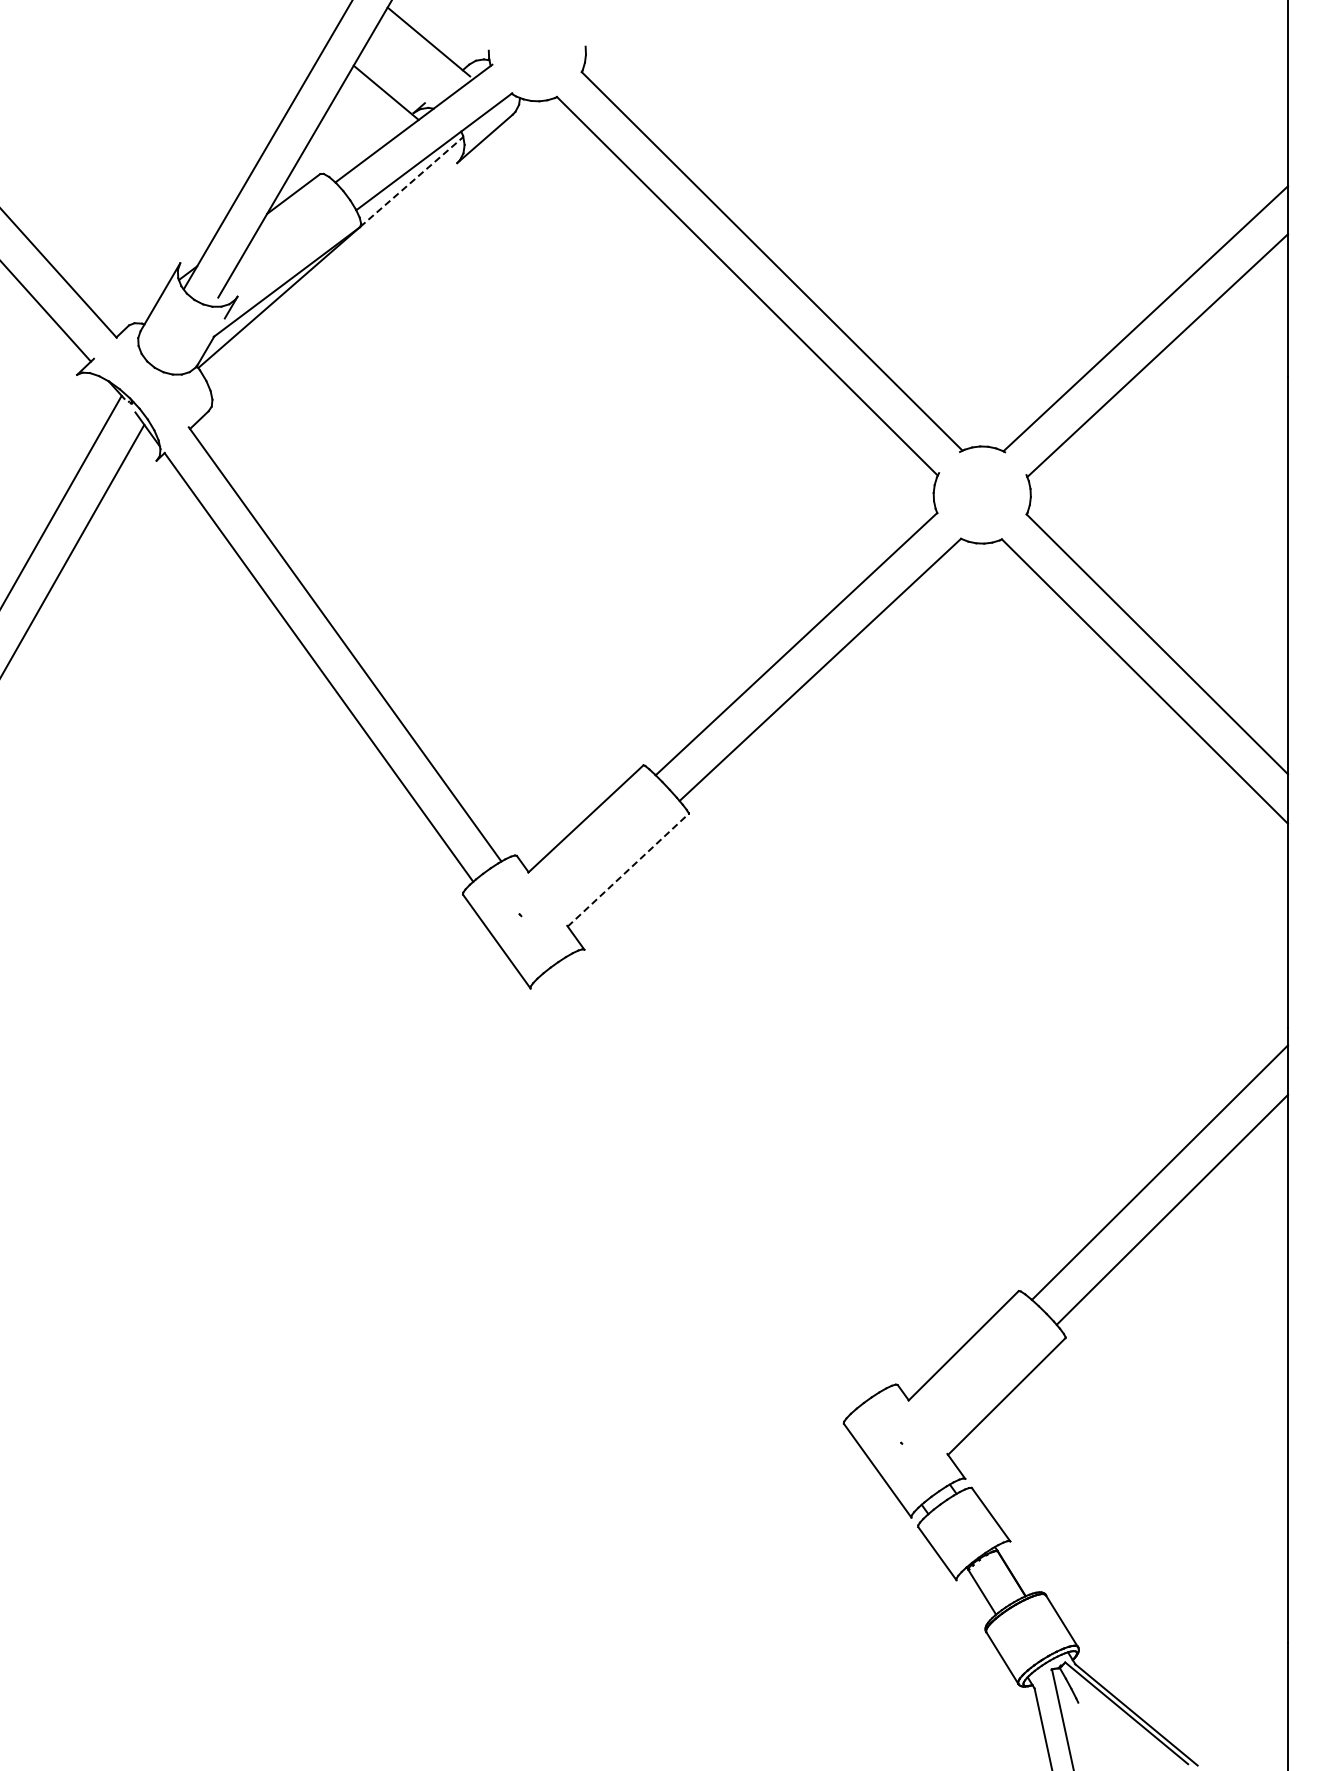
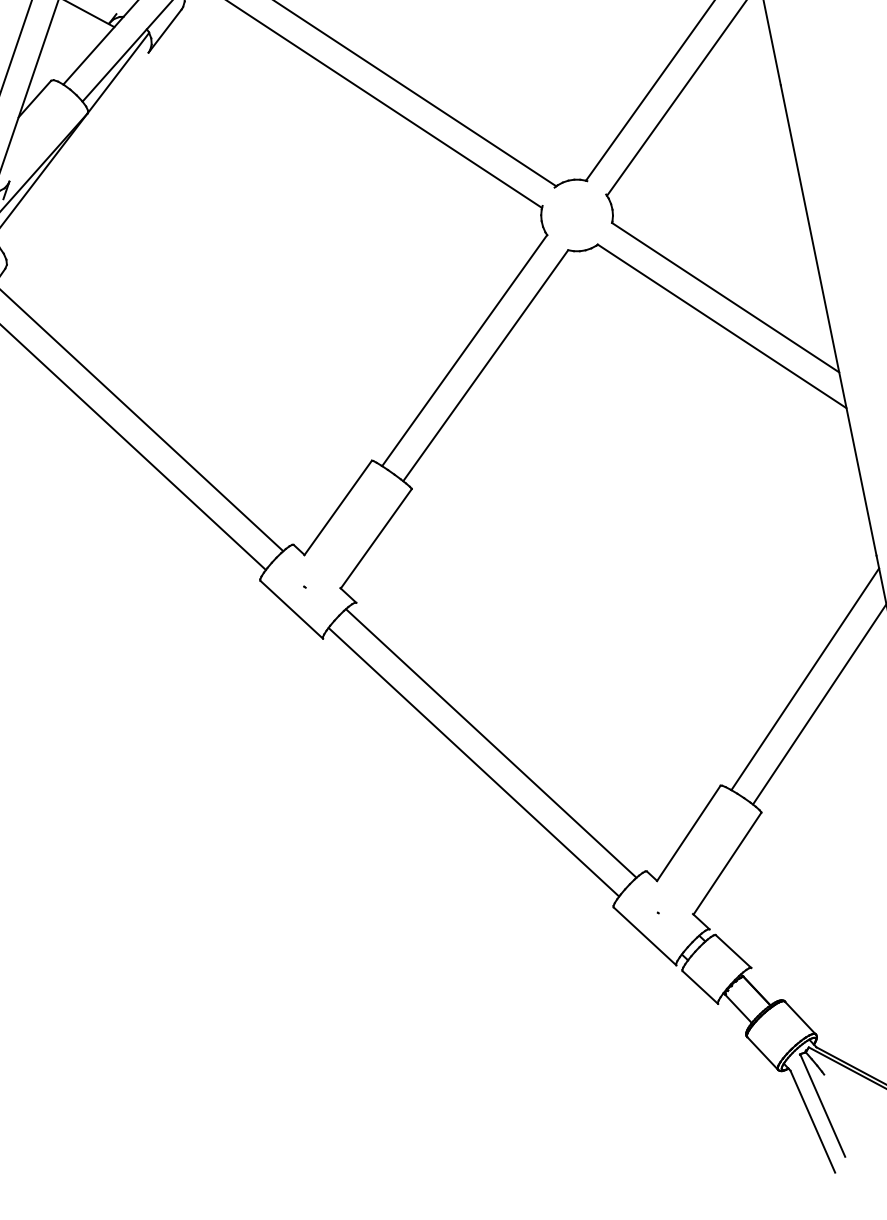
line: (412, 181) -> (118, 72), dashed -> solid
line: (628, 870) -> (376, 539), dashed -> solid
line: (725, 1172) -> (491, 743), added
line: (697, 1192) -> (473, 761), added

